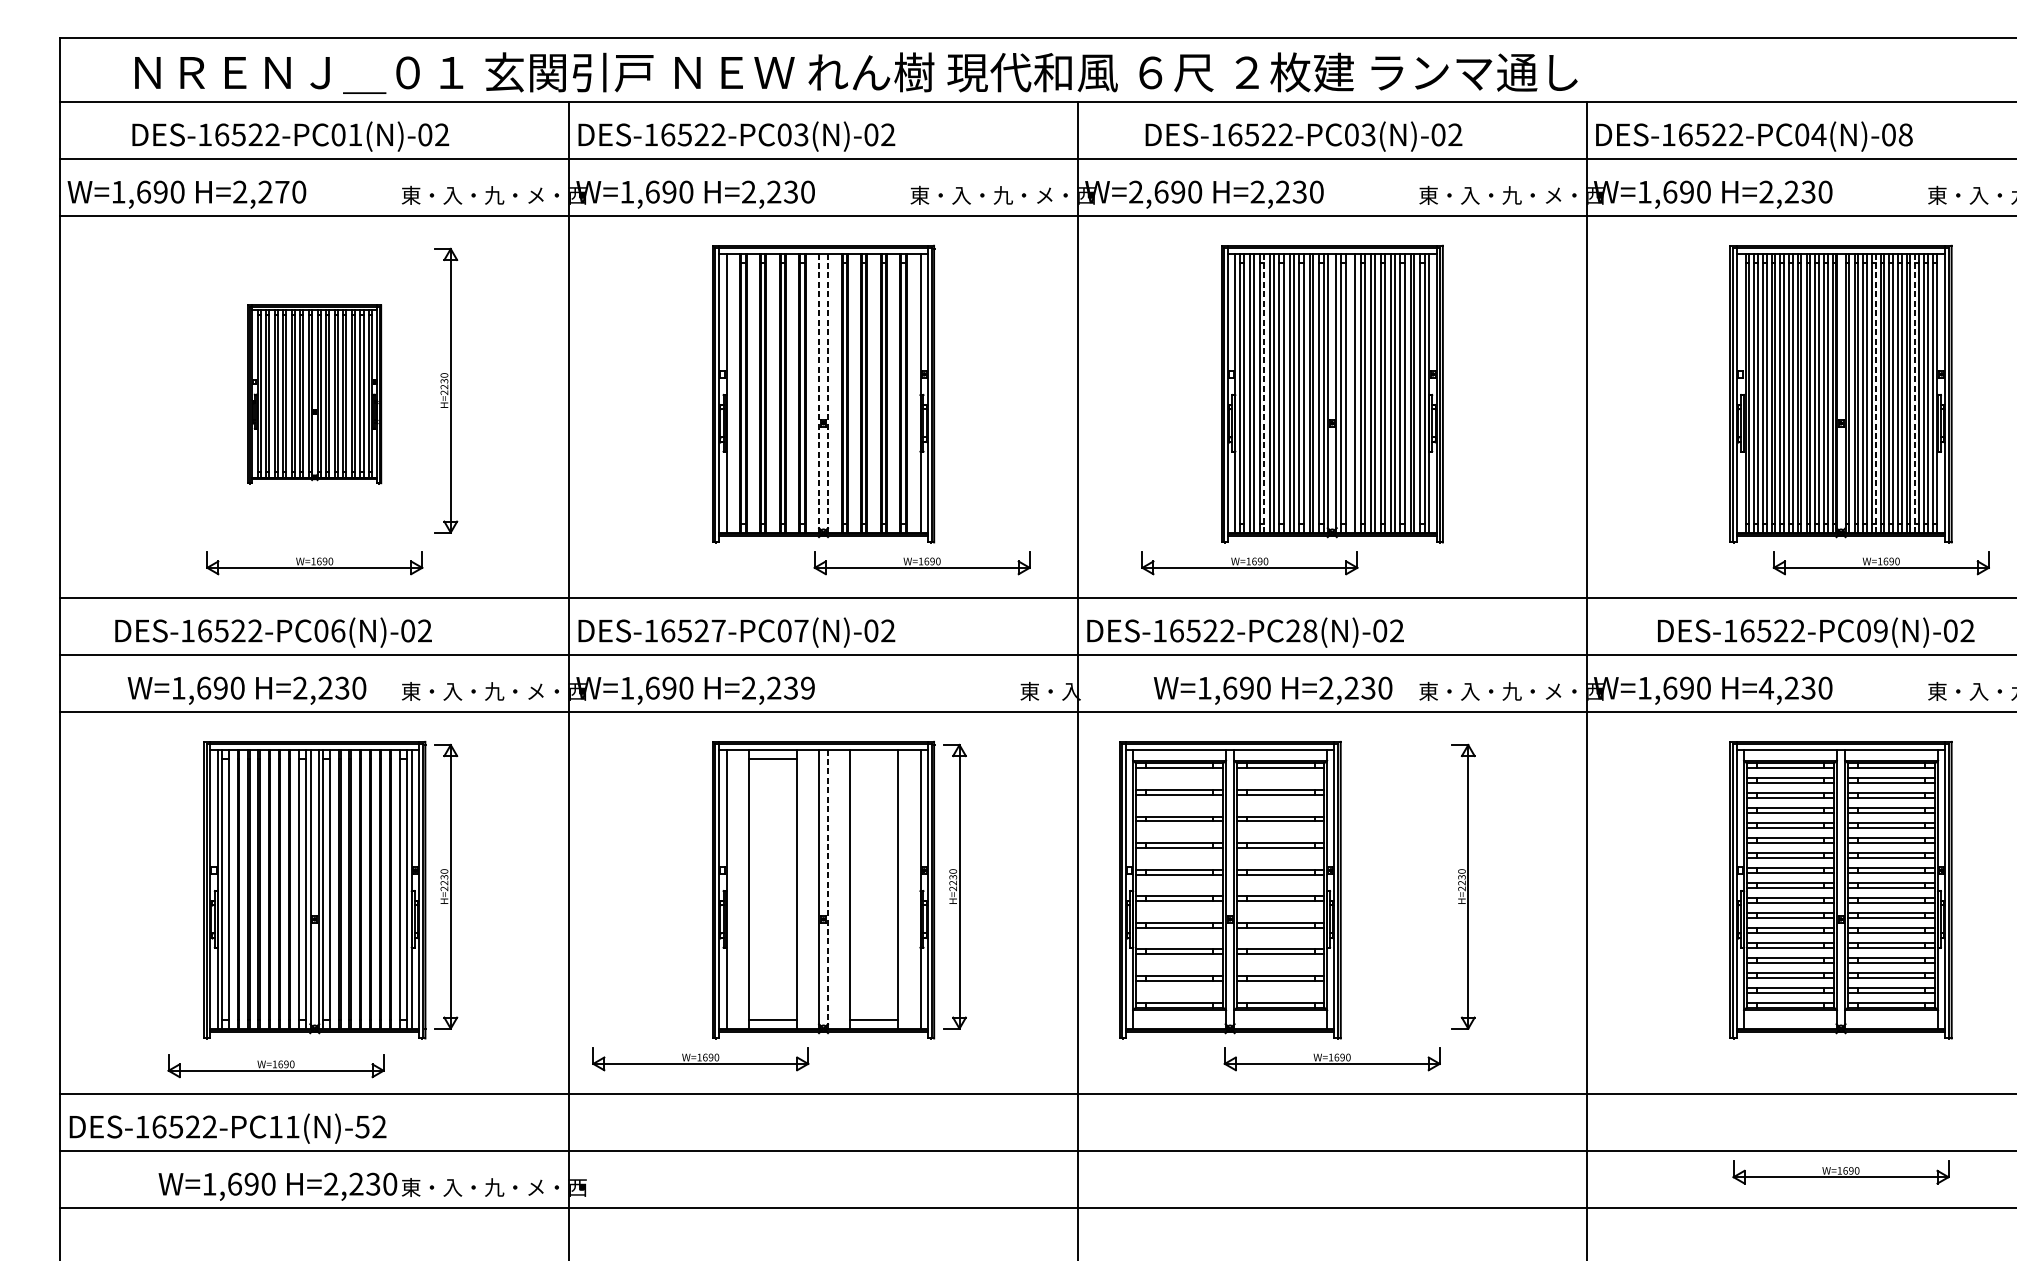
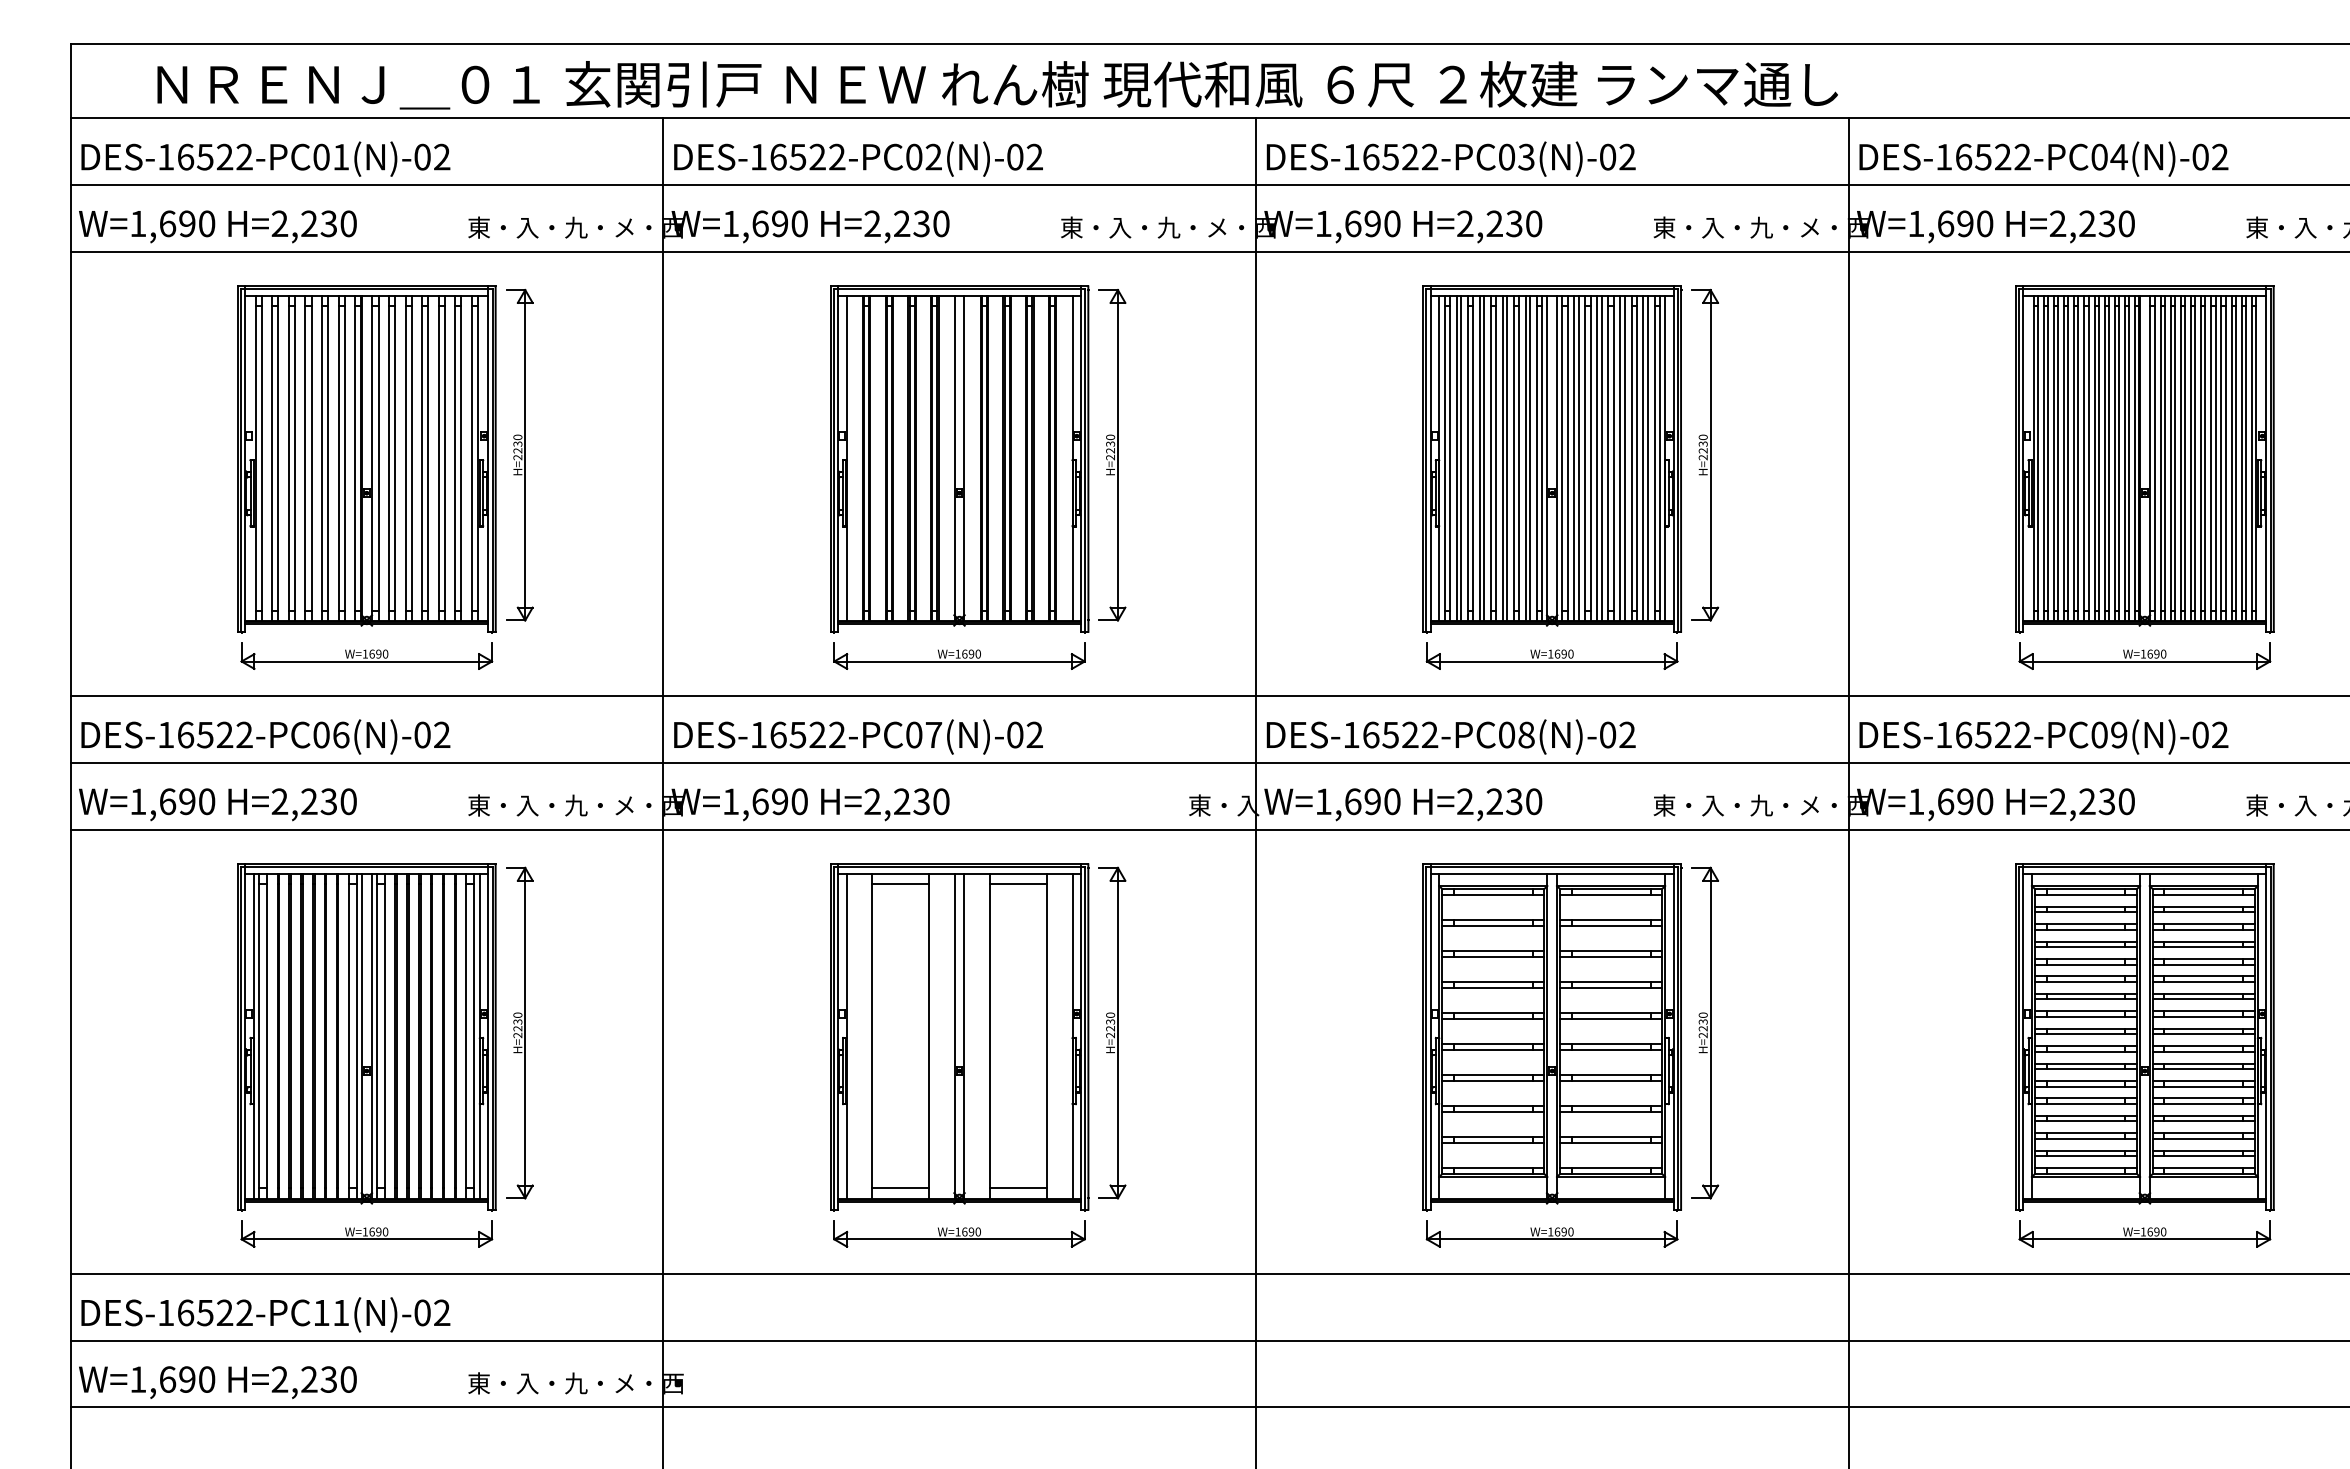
text: (1905, 134) -> (2220, 156), DES-16522-PC04(N)-08 -> DES-16522-PC04(N)-02
text: (801, 135) -> (933, 157), DES-16522-PC03(N)-02 -> DES-16522-PC02(N)-02
text: (290, 136) -> (265, 158), moved
text: (1303, 136) -> (1450, 158), moved
text: (281, 191) -> (328, 223), H=2,270 -> H=2,230
text: (1135, 191) -> (1323, 223), W=2,690 -> W=1,690
part: (1463, 390) -> (1705, 454), added
part: (954, 391) -> (1112, 455), added
line: (819, 393) -> (954, 458), dashed -> solid
line: (827, 393) -> (964, 458), dashed -> solid
line: (1263, 393) -> (1472, 458), dashed -> solid
line: (1351, 393) -> (1574, 458), added
line: (1875, 393) -> (2185, 458), dashed -> solid
line: (1915, 393) -> (2231, 458), dashed -> solid
part: (314, 394) -> (366, 459), size x1.67
part: (922, 562) -> (959, 655), moved
part: (1249, 562) -> (1551, 655), moved
part: (1881, 562) -> (2144, 655), moved
text: (718, 630) -> (837, 734), DES-16527-PC07(N)-02 -> DES-16522-PC07(N)-02
text: (1293, 630) -> (1506, 734), DES-16522-PC28(N)-02 -> DES-16522-PC08(N)-02
text: (273, 632) -> (265, 736), moved
text: (1815, 632) -> (2043, 736), moved
text: (808, 688) -> (941, 801), H=2,239 -> H=2,230
text: (1766, 688) -> (2057, 801), H=4,230 -> H=2,230
text: (246, 690) -> (217, 804), moved
text: (1273, 690) -> (1403, 804), moved
line: (874, 758) -> (1018, 883), added
line: (827, 889) -> (964, 1036), dashed -> solid
part: (1230, 890) -> (1552, 1037), moved
part: (700, 1058) -> (959, 1233), moved
part: (275, 1065) -> (366, 1233), moved
text: (362, 1126) -> (422, 1312), DES-16522-PC11(N)-52 -> DES-16522-PC11(N)-02
part: (1840, 1172) -> (2144, 1233), moved
text: (277, 1186) -> (217, 1382), moved

